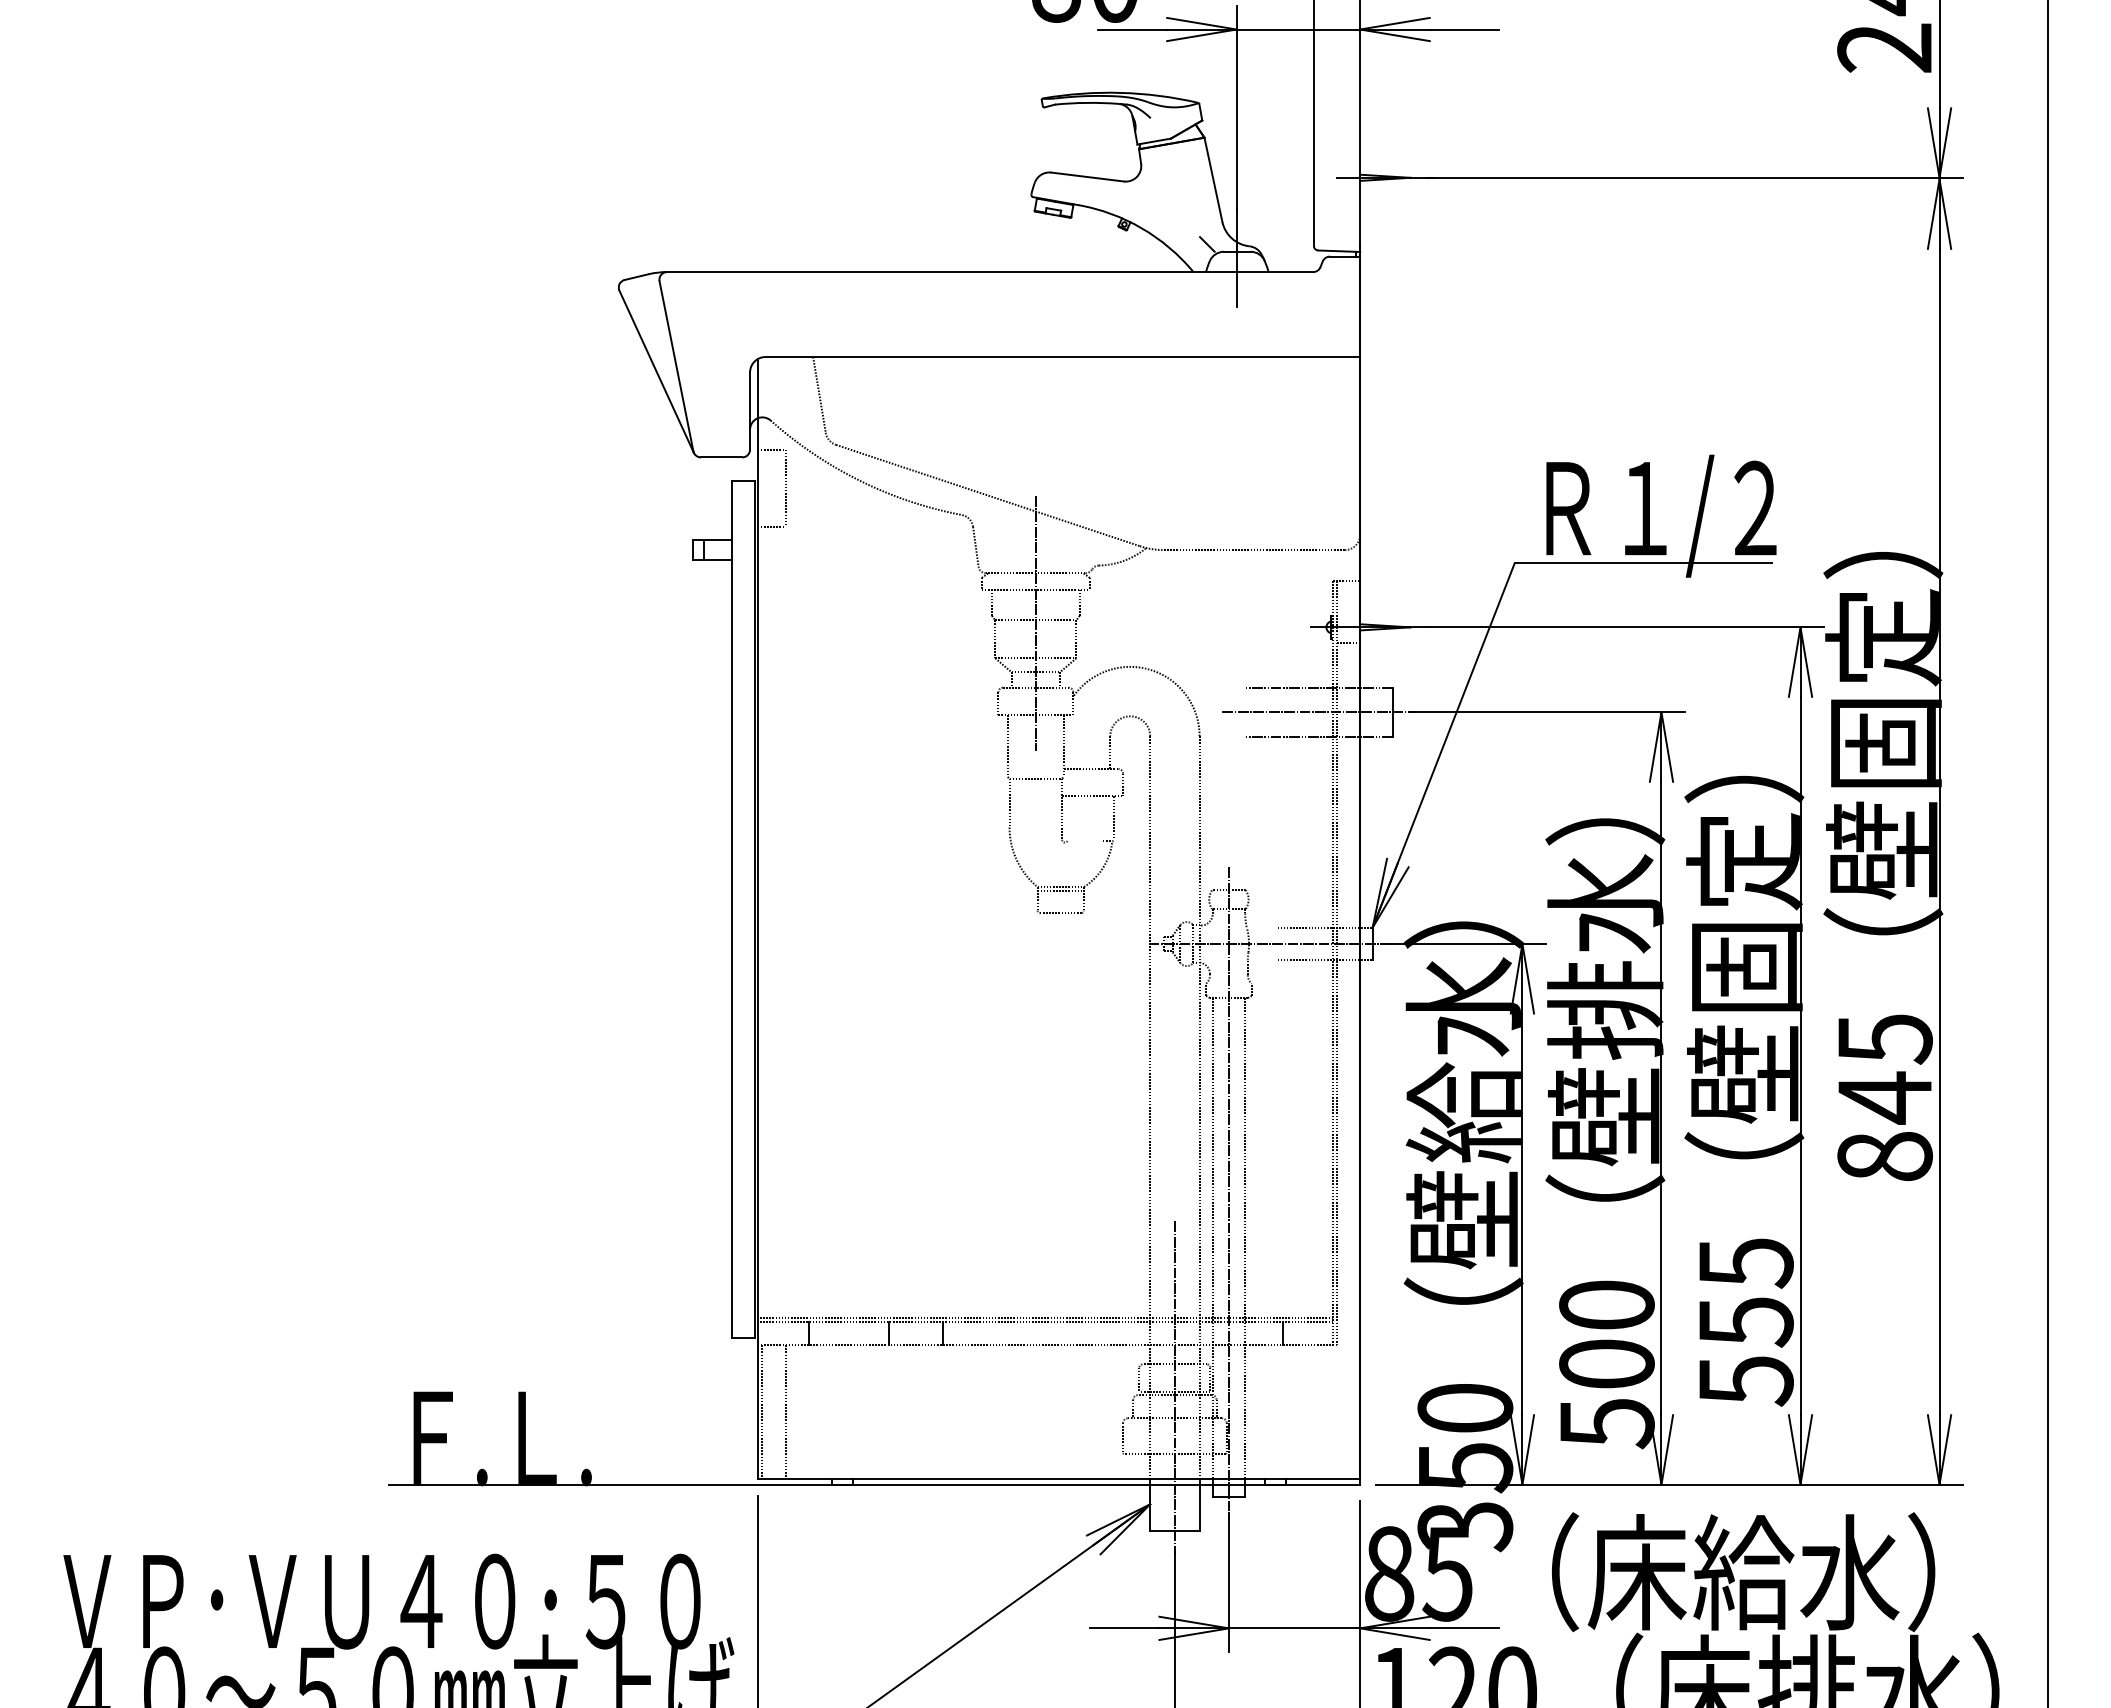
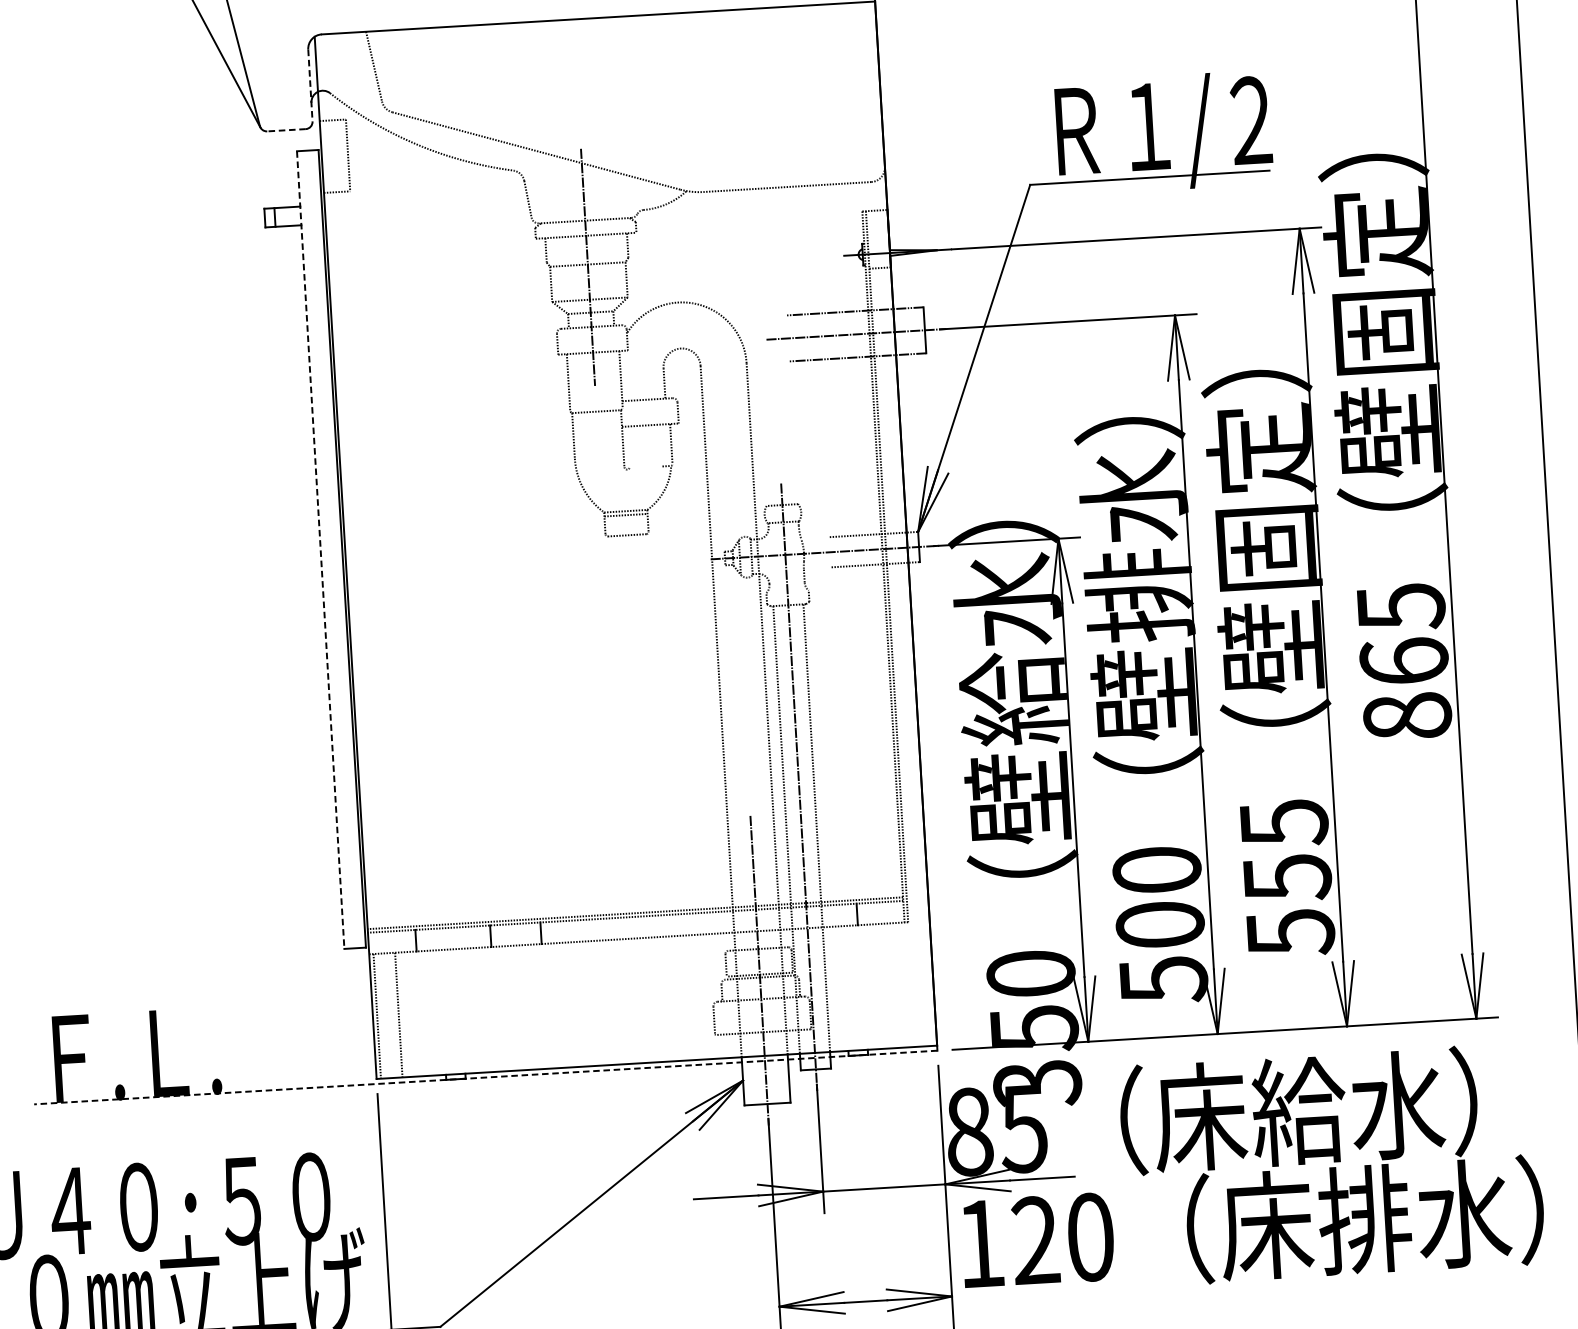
line: (750, 411) -> (310, 85), solid -> dashed
line: (721, 457) -> (286, 130), solid -> dashed
line: (731, 909) -> (320, 550), solid -> dashed
text: (1884, 1097) -> (1403, 661), 845 -> 865
line: (874, 1484) -> (485, 1077), solid -> dashed

